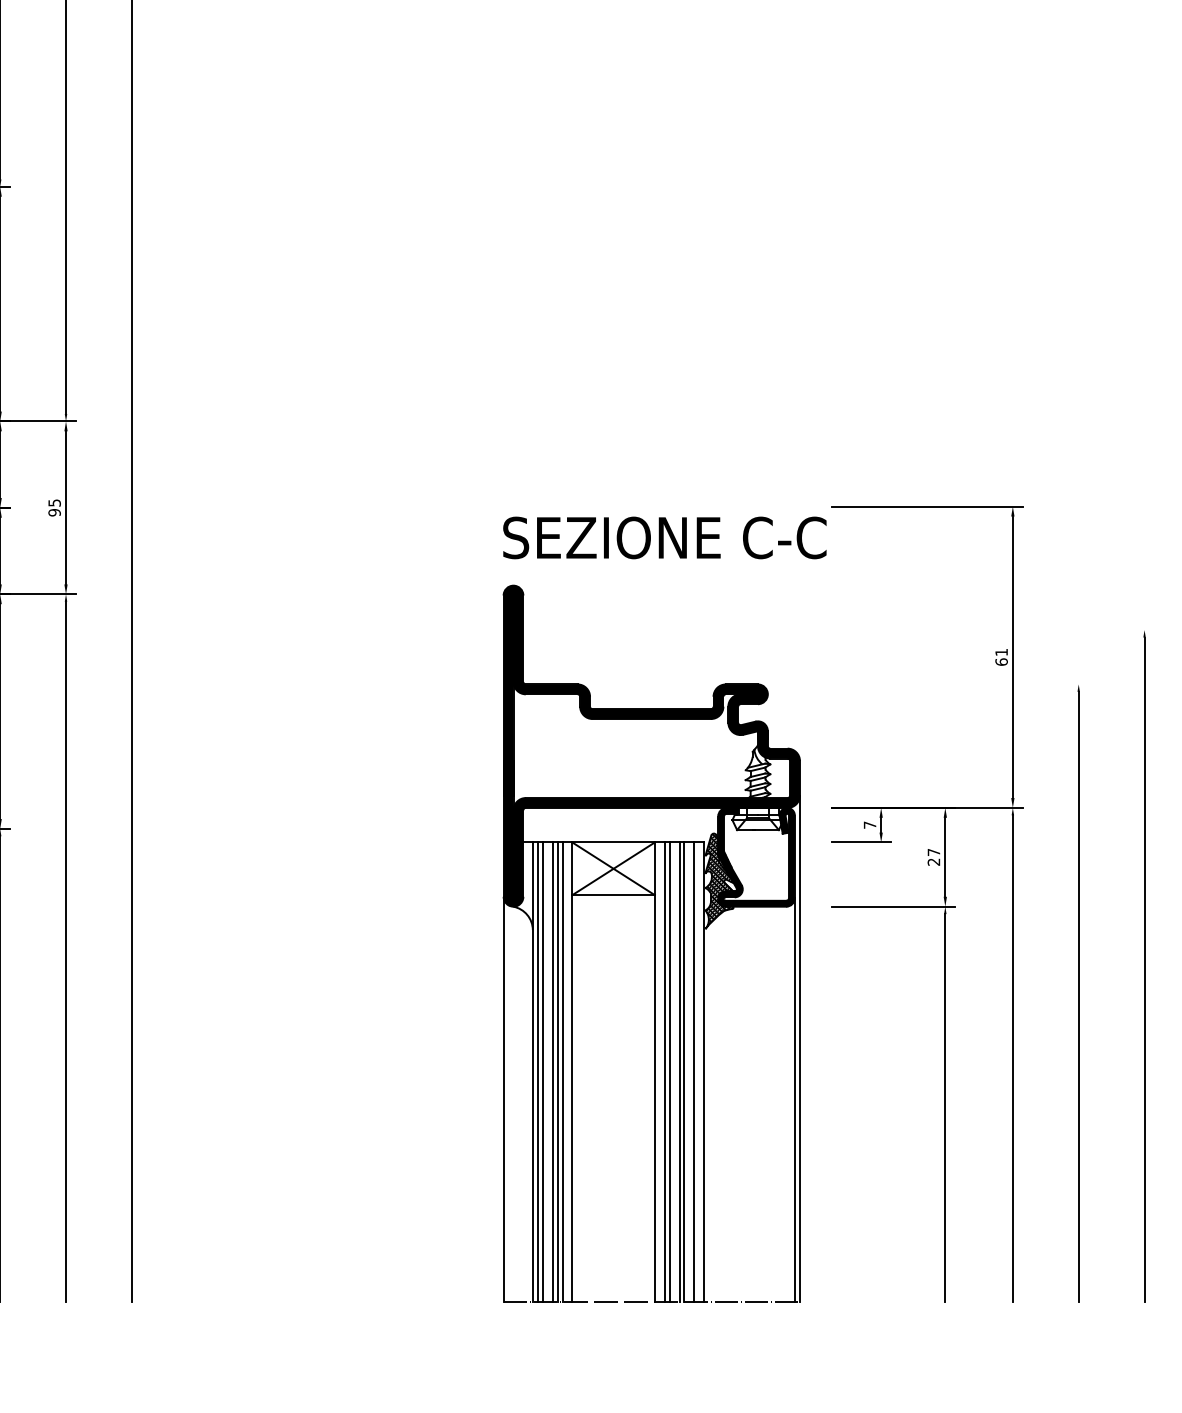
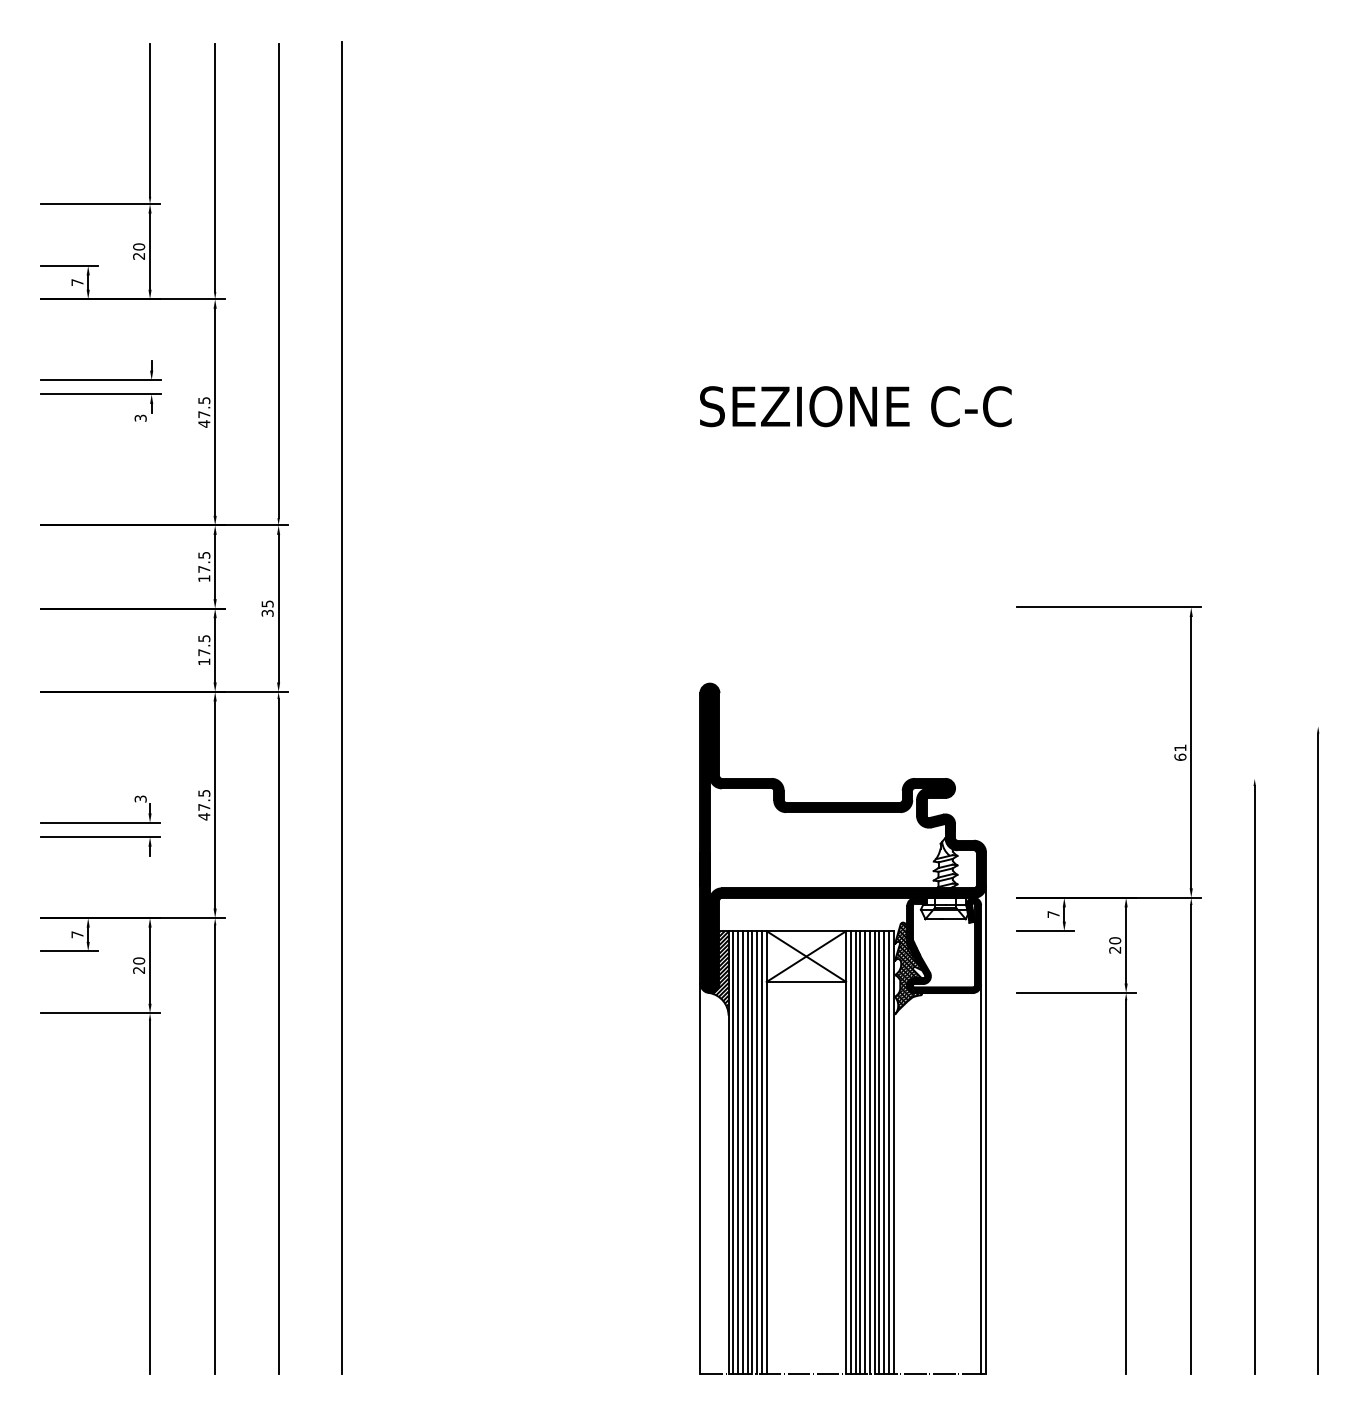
text: (54, 511) -> (267, 612), 95 -> 35
text: (664, 537) -> (855, 406), moved
text: (934, 852) -> (1115, 940), 27 -> 20
hatch: (522, 885) -> (718, 972), added
line: (547, 1072) -> (742, 1152), added
line: (567, 1072) -> (761, 1152), added
line: (659, 1072) -> (850, 1152), added
line: (674, 1072) -> (865, 1152), added
line: (689, 1072) -> (879, 1152), added
line: (699, 1072) -> (889, 1152), added

